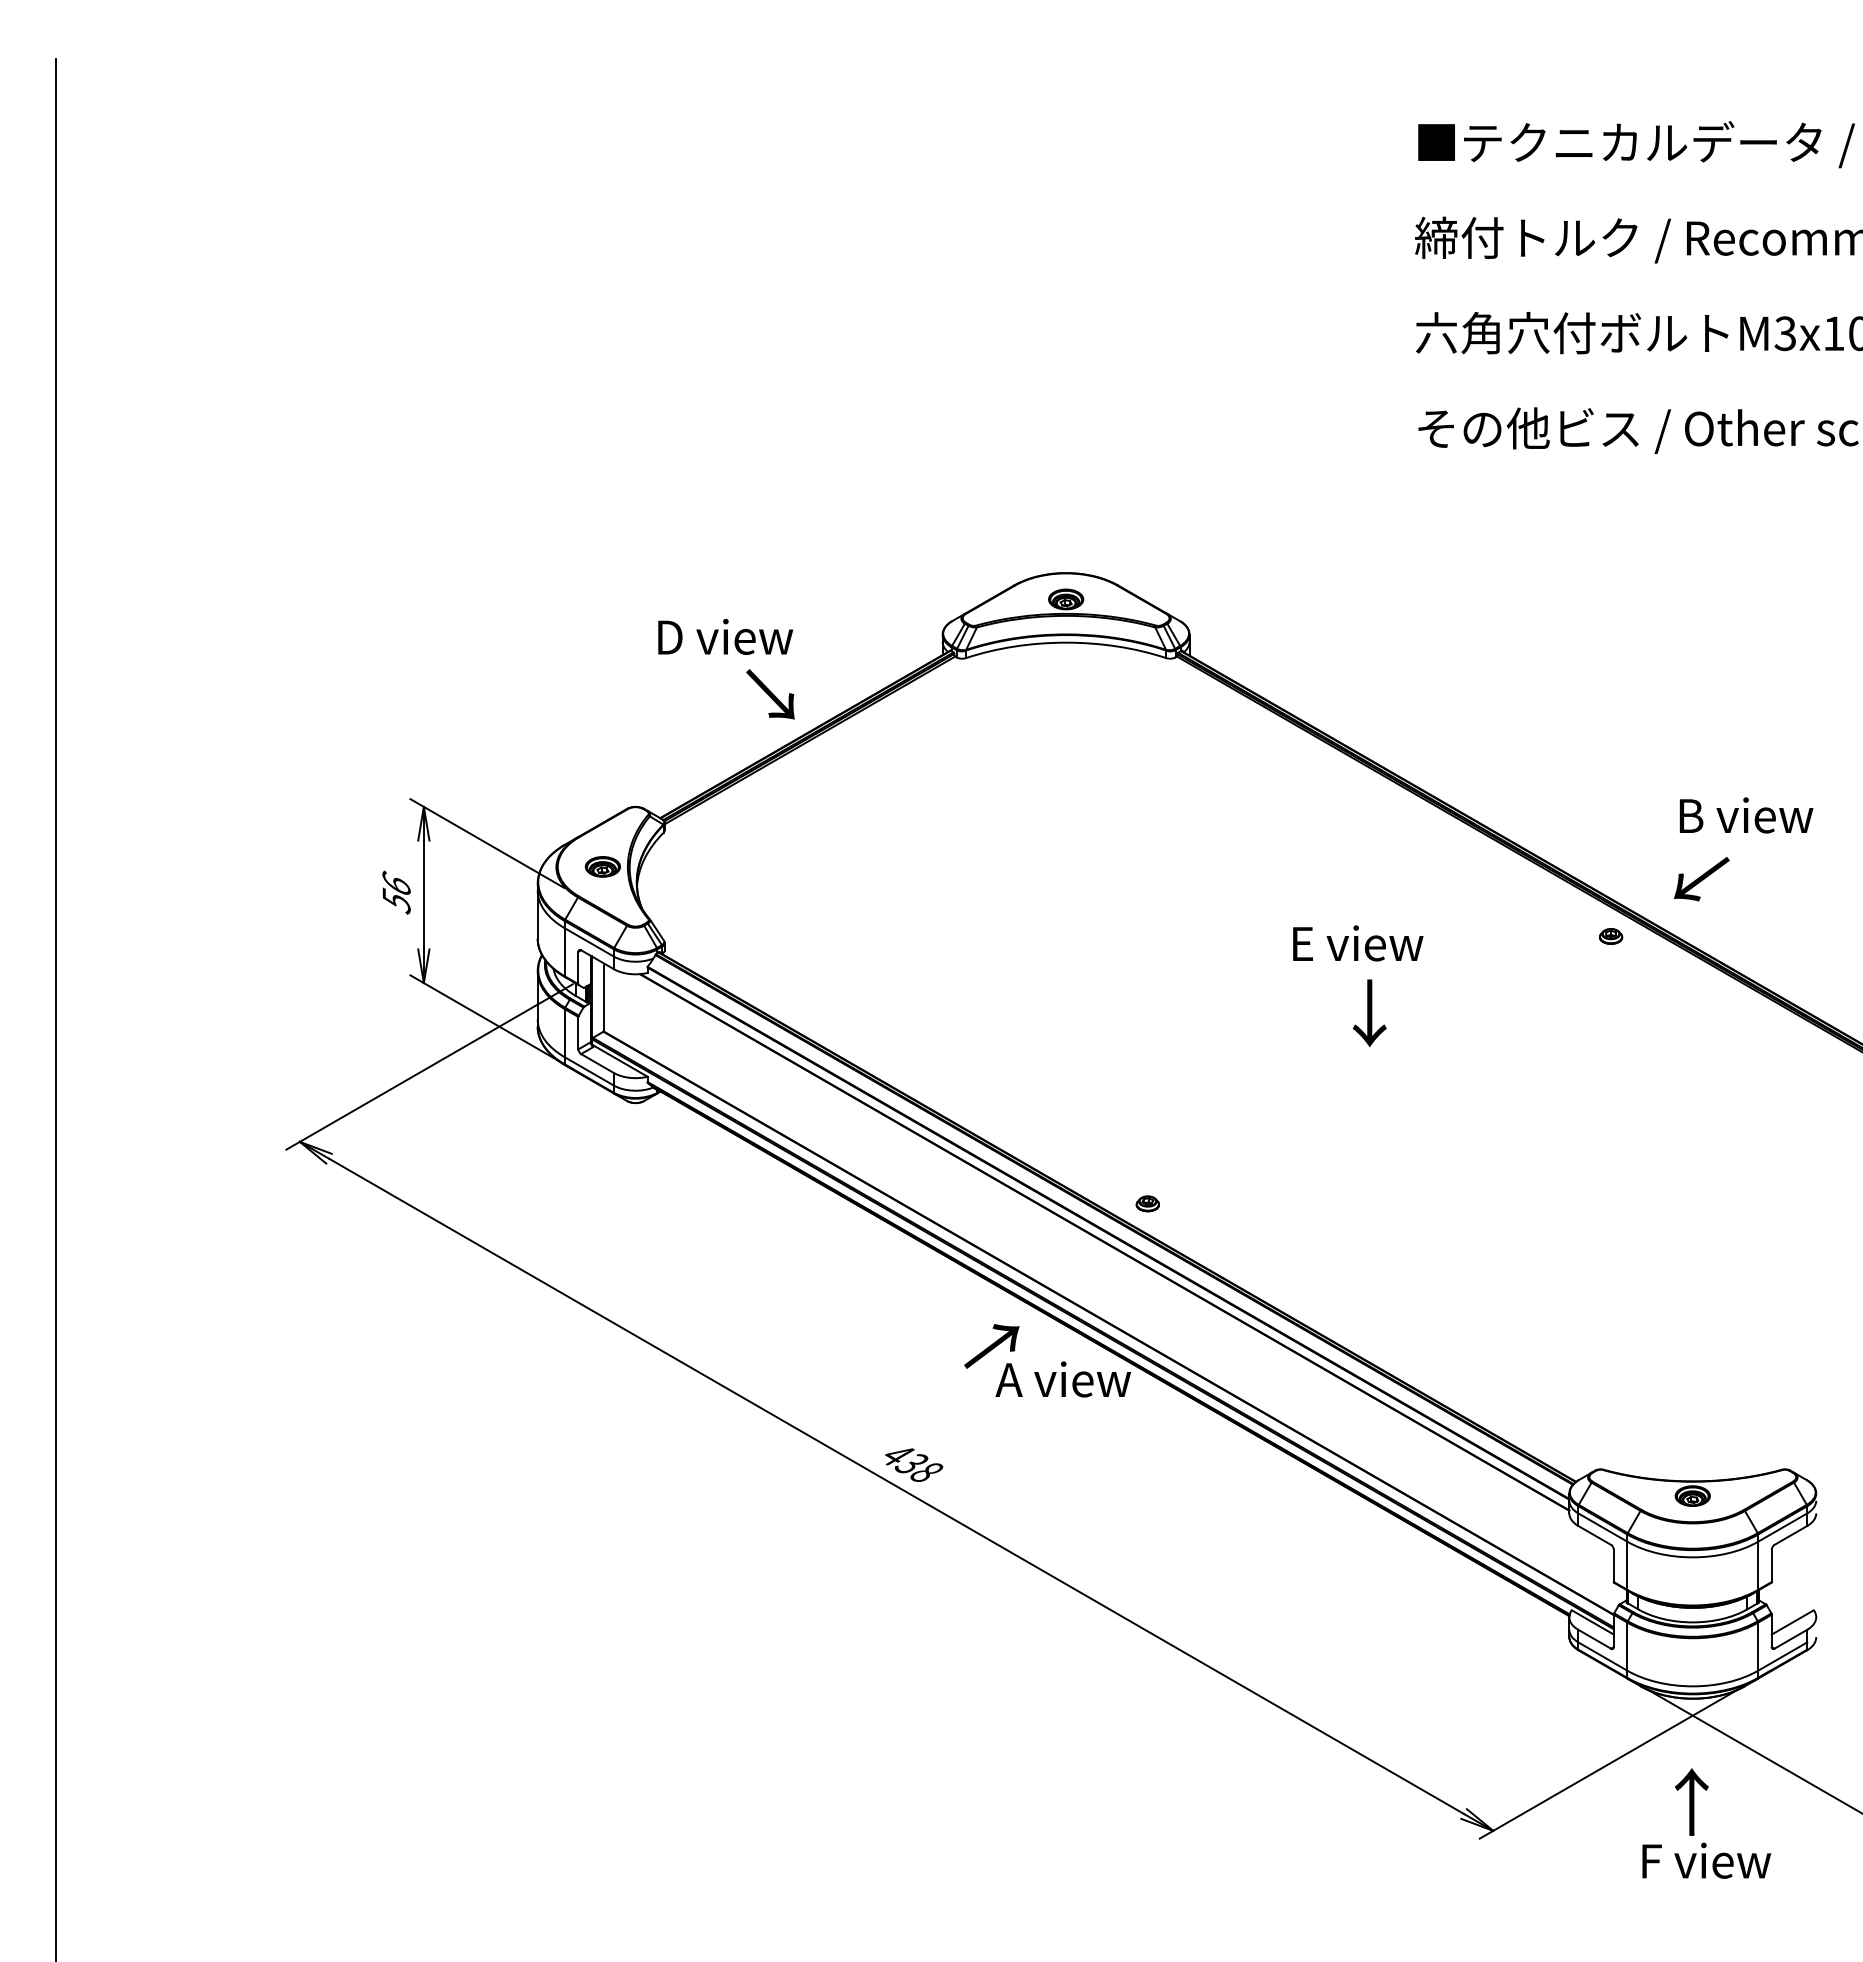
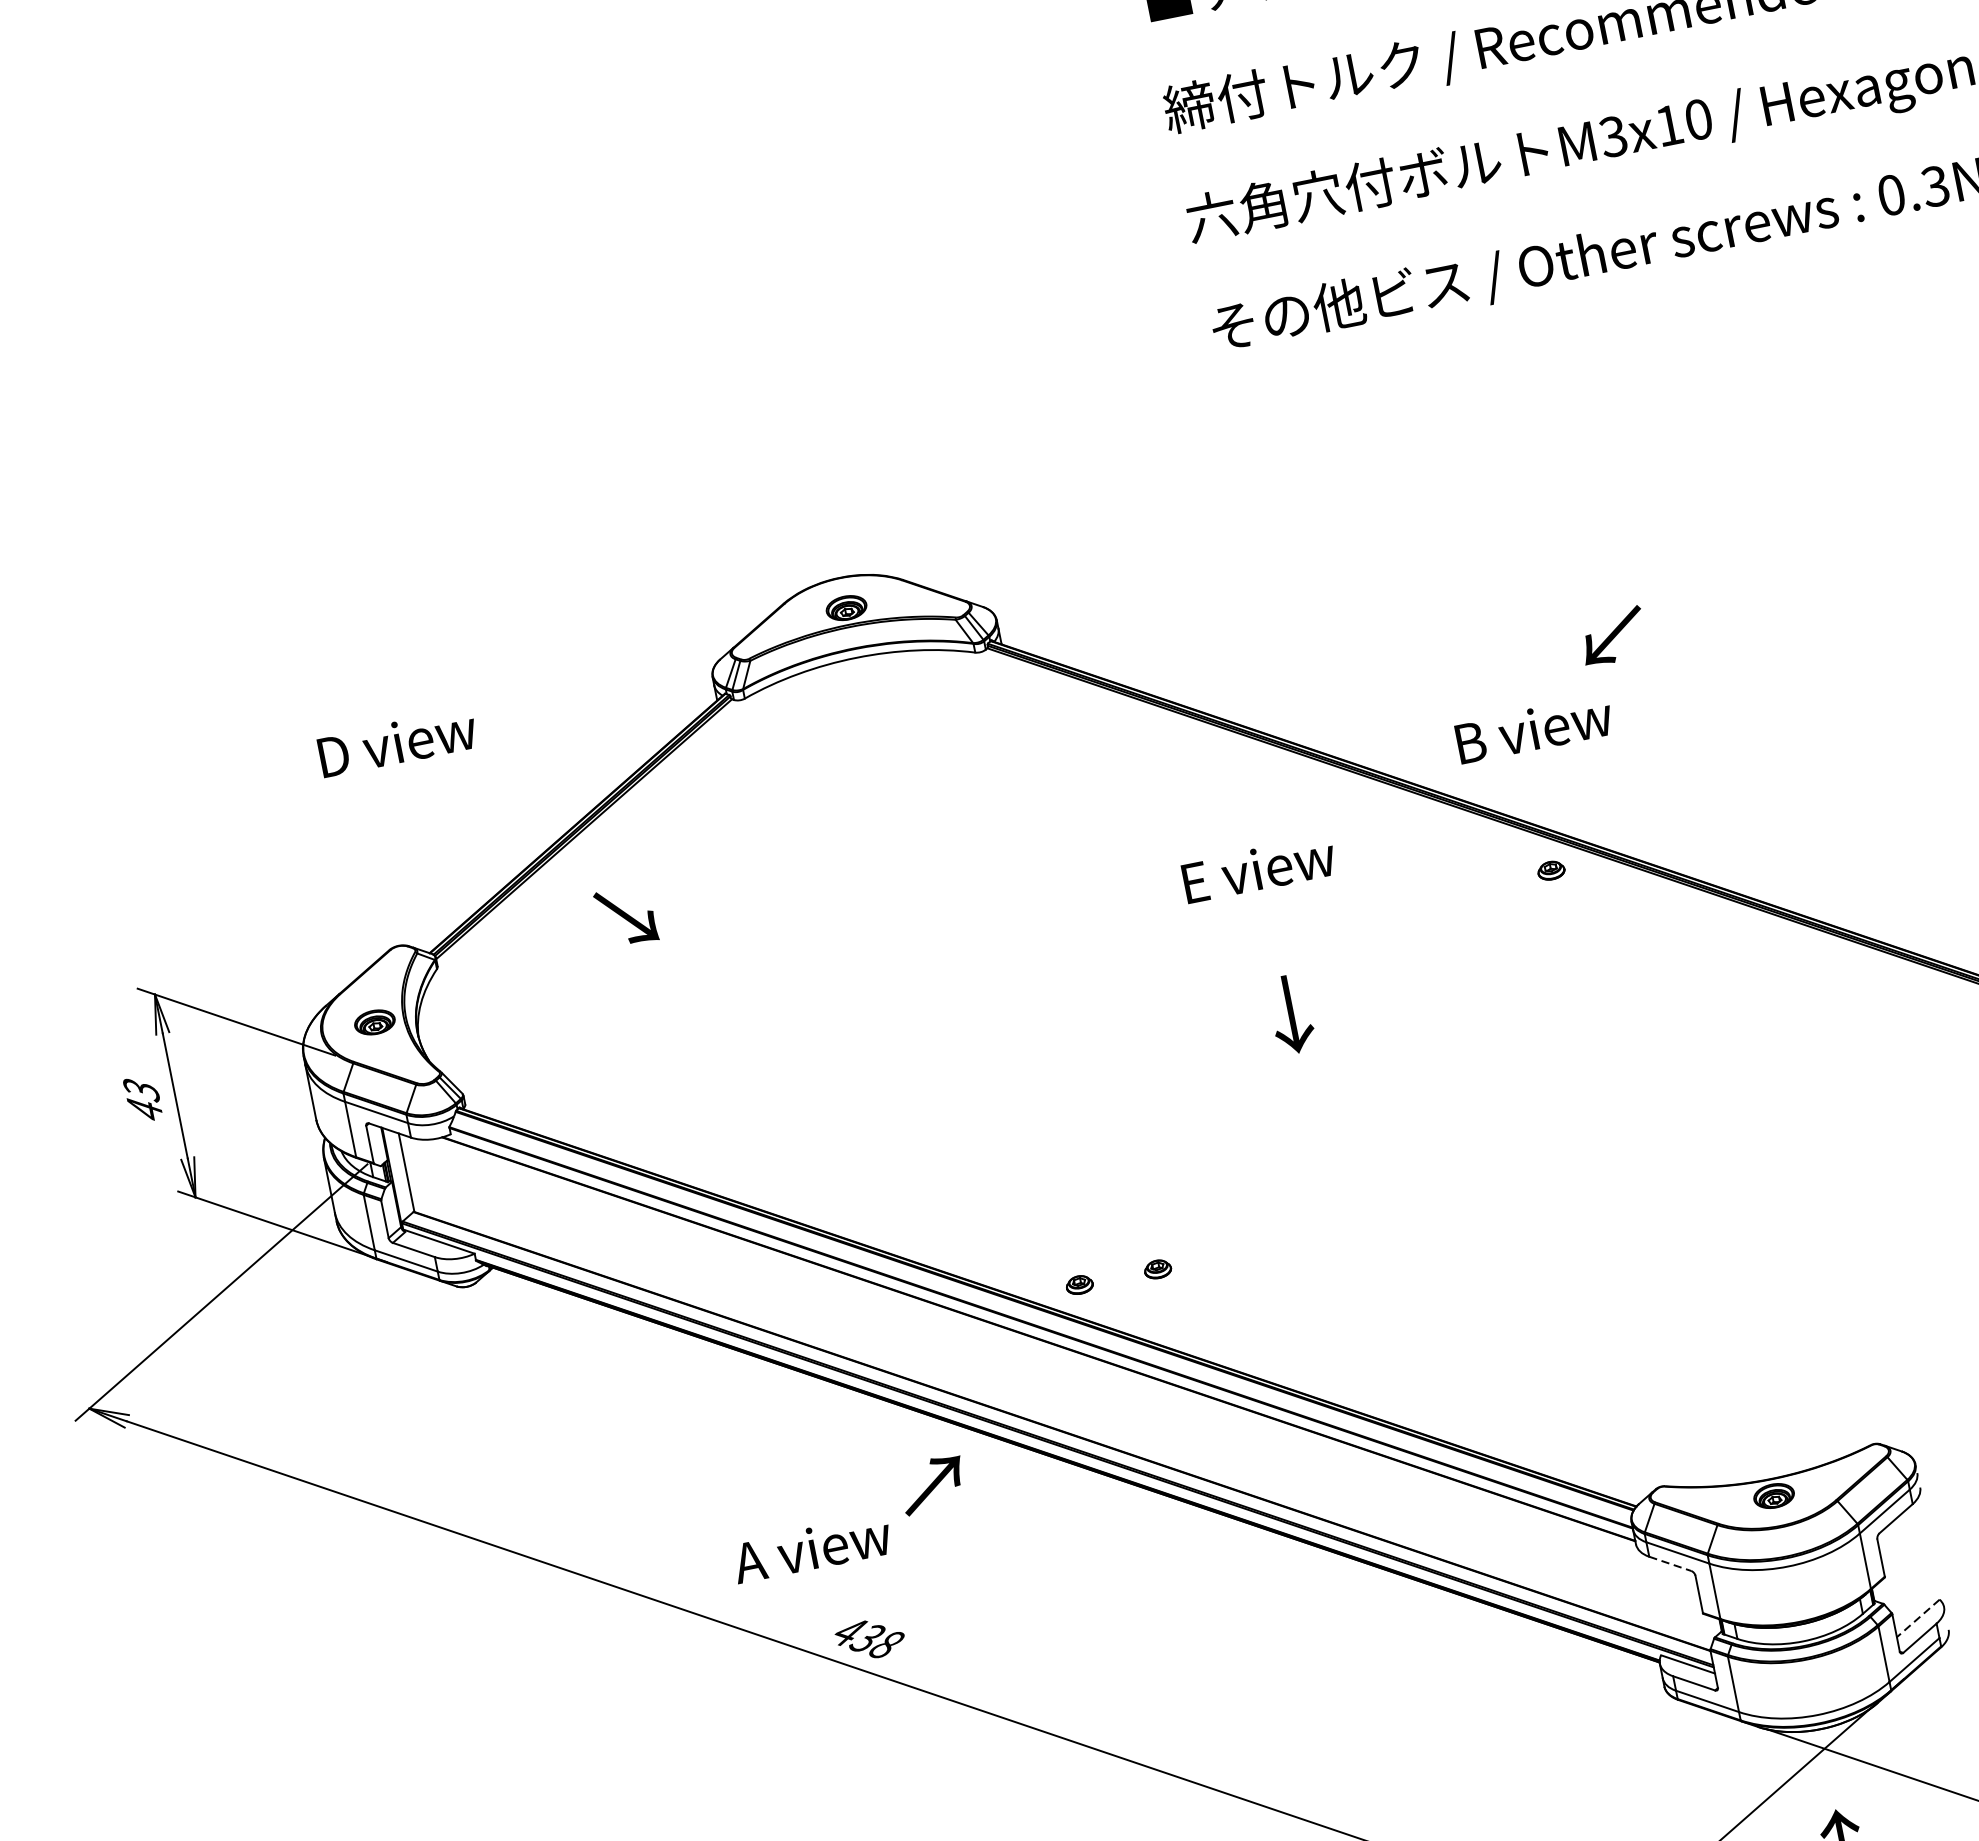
text: (725, 636) -> (397, 742), moved
text: (770, 694) -> (626, 916), moved
text: (1746, 815) -> (1534, 729), moved
text: (1701, 879) -> (1612, 636), moved
text: (396, 892) -> (143, 1099), 56 -> 43
text: (1358, 943) -> (1259, 869), moved
part: (1215, 1203) -> (1157, 1269), added
text: (1062, 1379) -> (811, 1548), moved
line: (1594, 1535) -> (1670, 1563), solid -> dashed
line: (1792, 1622) -> (1917, 1618), solid -> dashed

